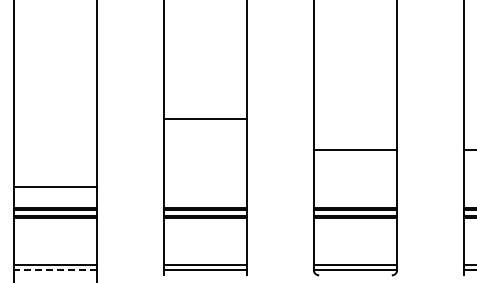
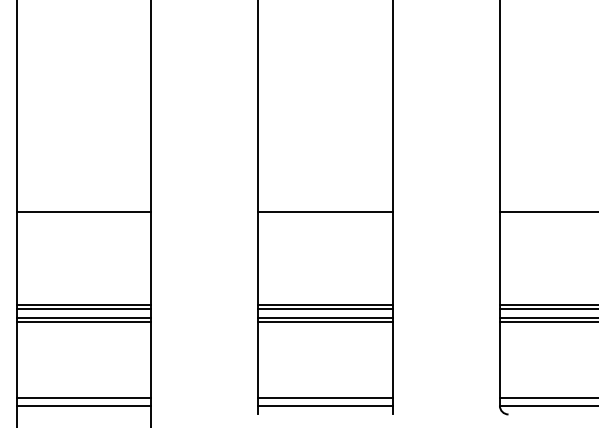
line: (205, 118) -> (325, 211), moved
line: (55, 186) -> (84, 211), moved
line: (55, 270) -> (84, 406), dashed -> solid

